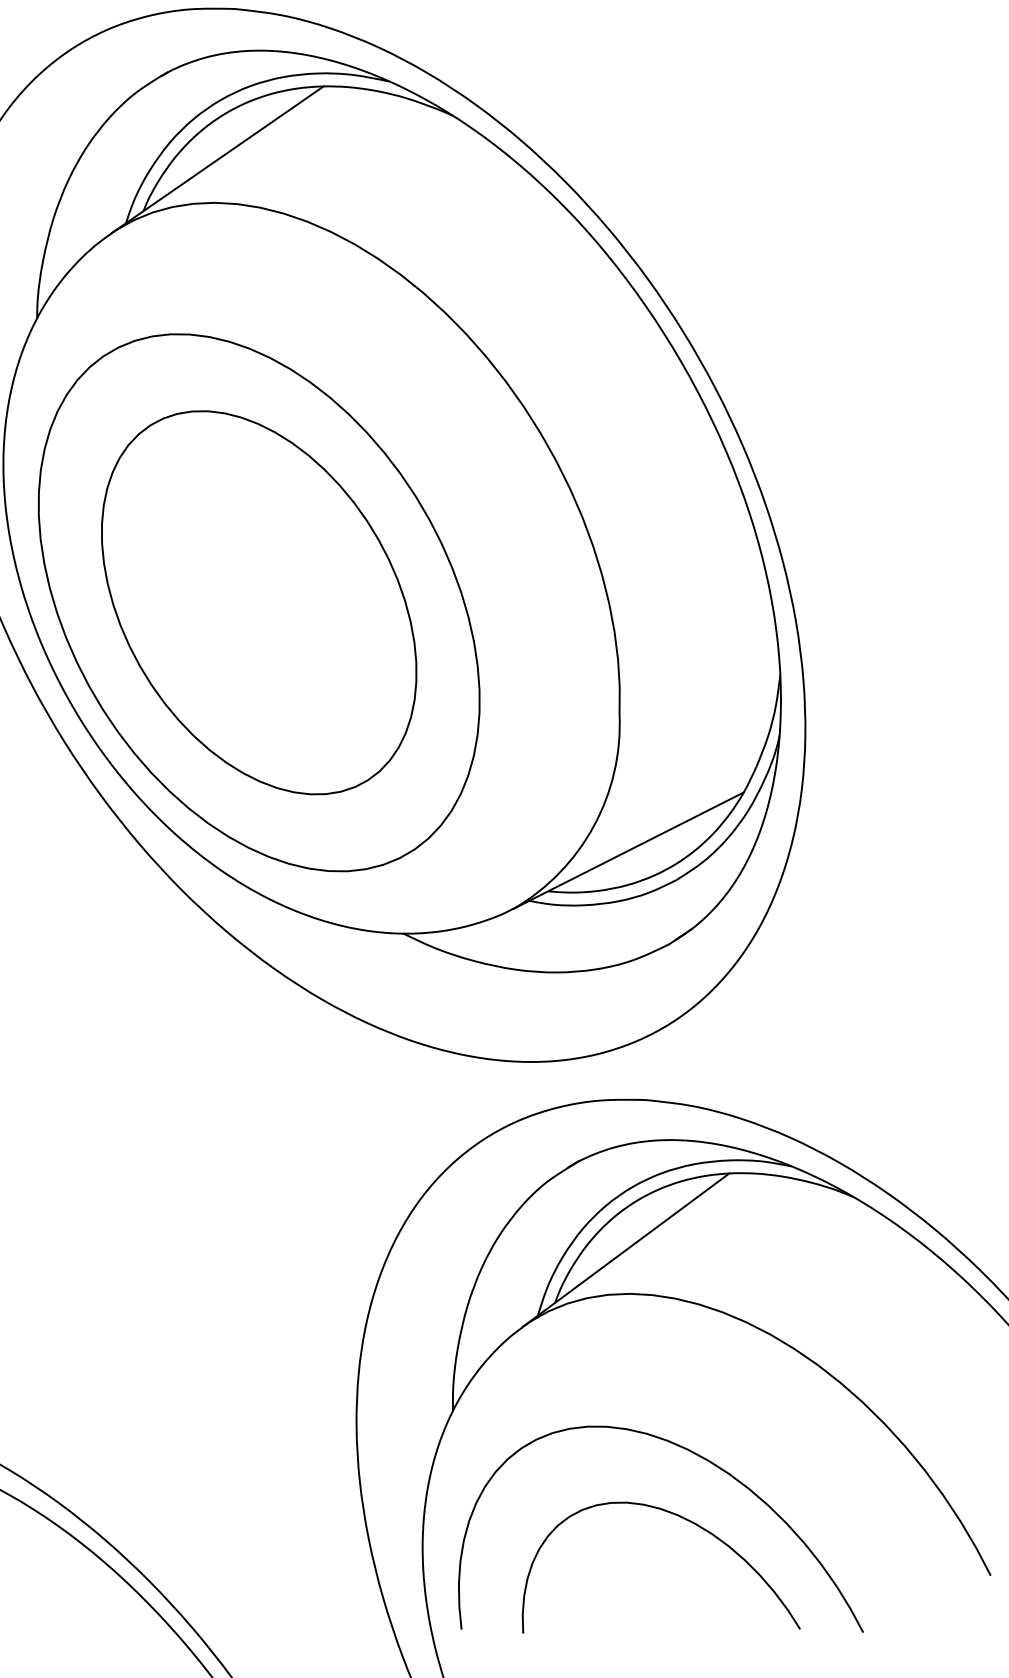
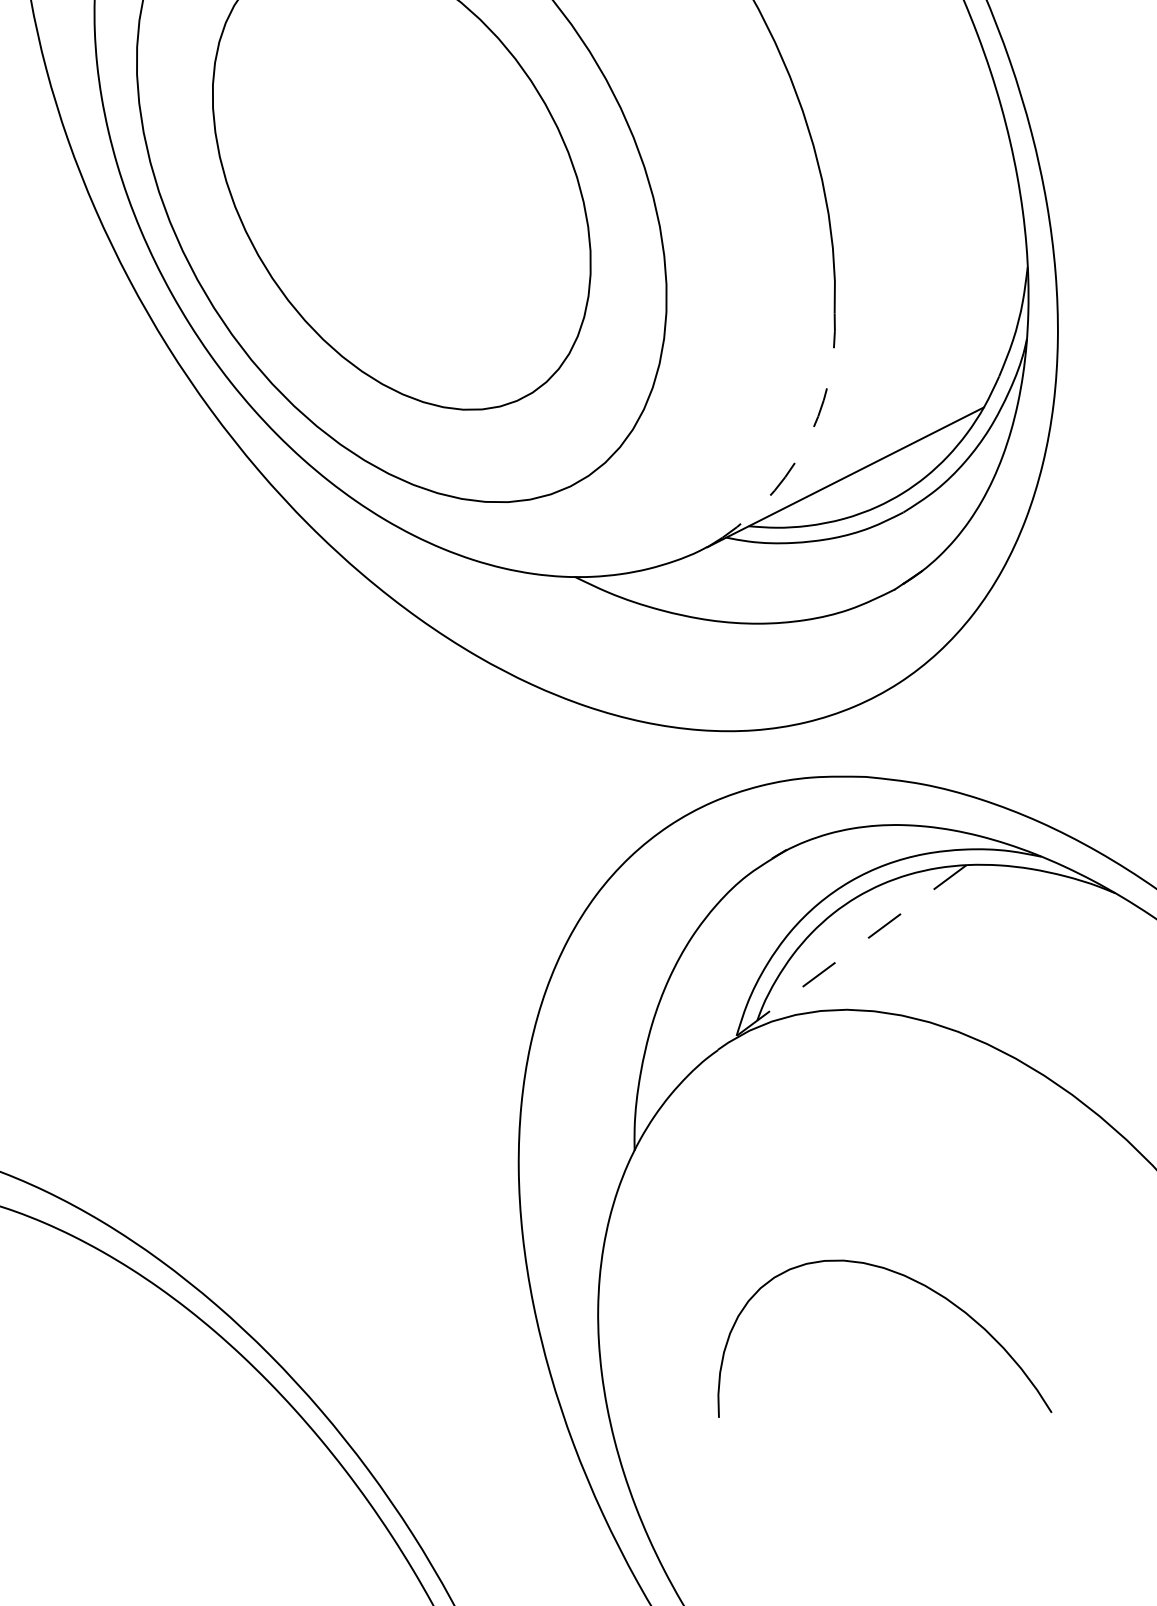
arc: (593, 826) -> (803, 448), solid -> dashed
line: (625, 1250) -> (841, 957), solid -> dashed
curve: (703, 1459) -> (935, 1208), removed

